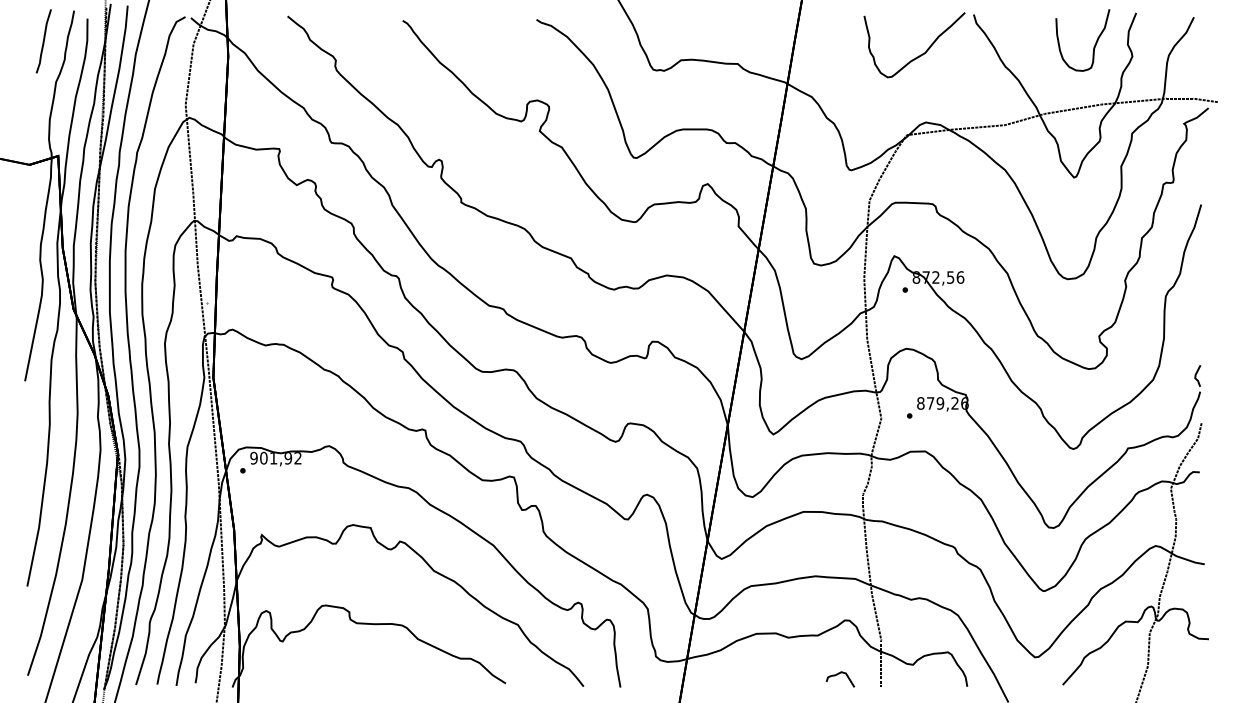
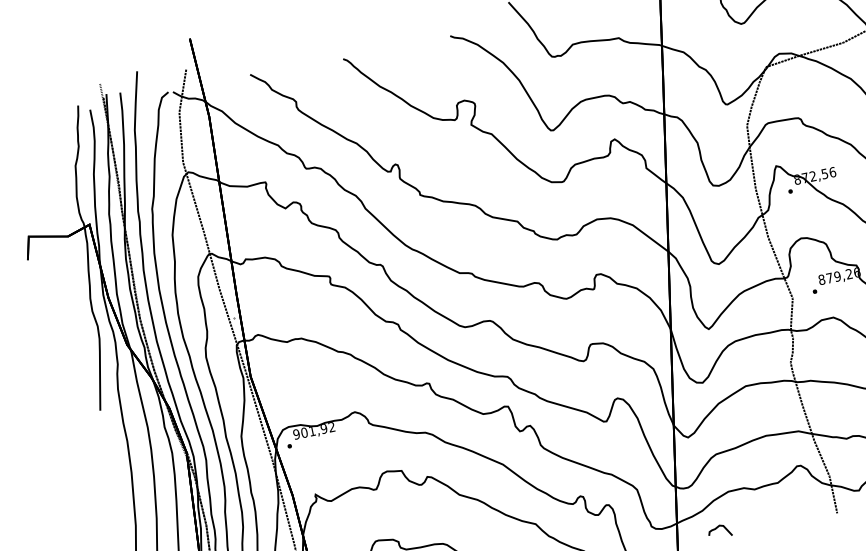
curve: (43, 41) -> (58, 135), removed
curve: (837, 675) -> (716, 528), moved

